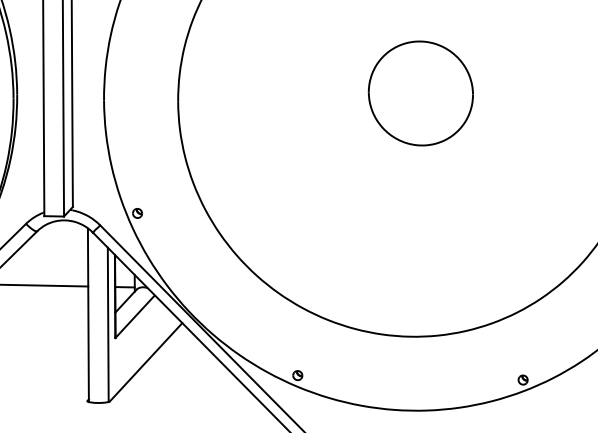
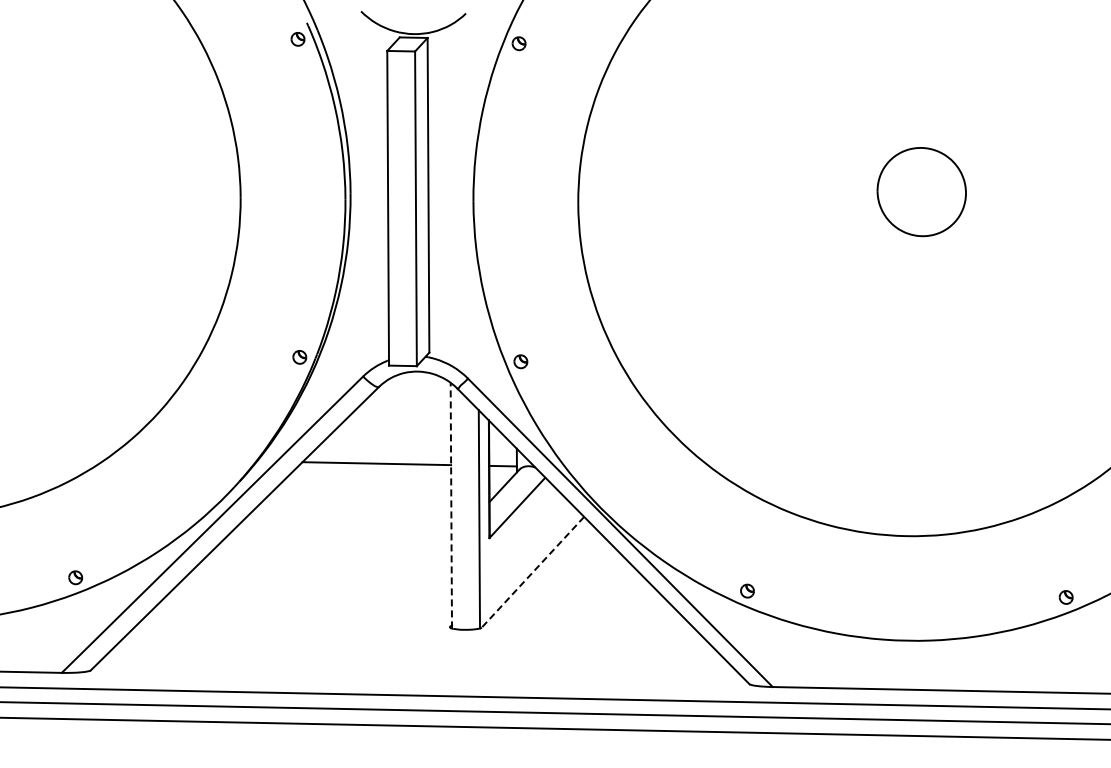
part: (420, 93) -> (921, 191), size x0.6
line: (88, 315) -> (451, 505), solid -> dashed
line: (145, 362) -> (532, 572), solid -> dashed

